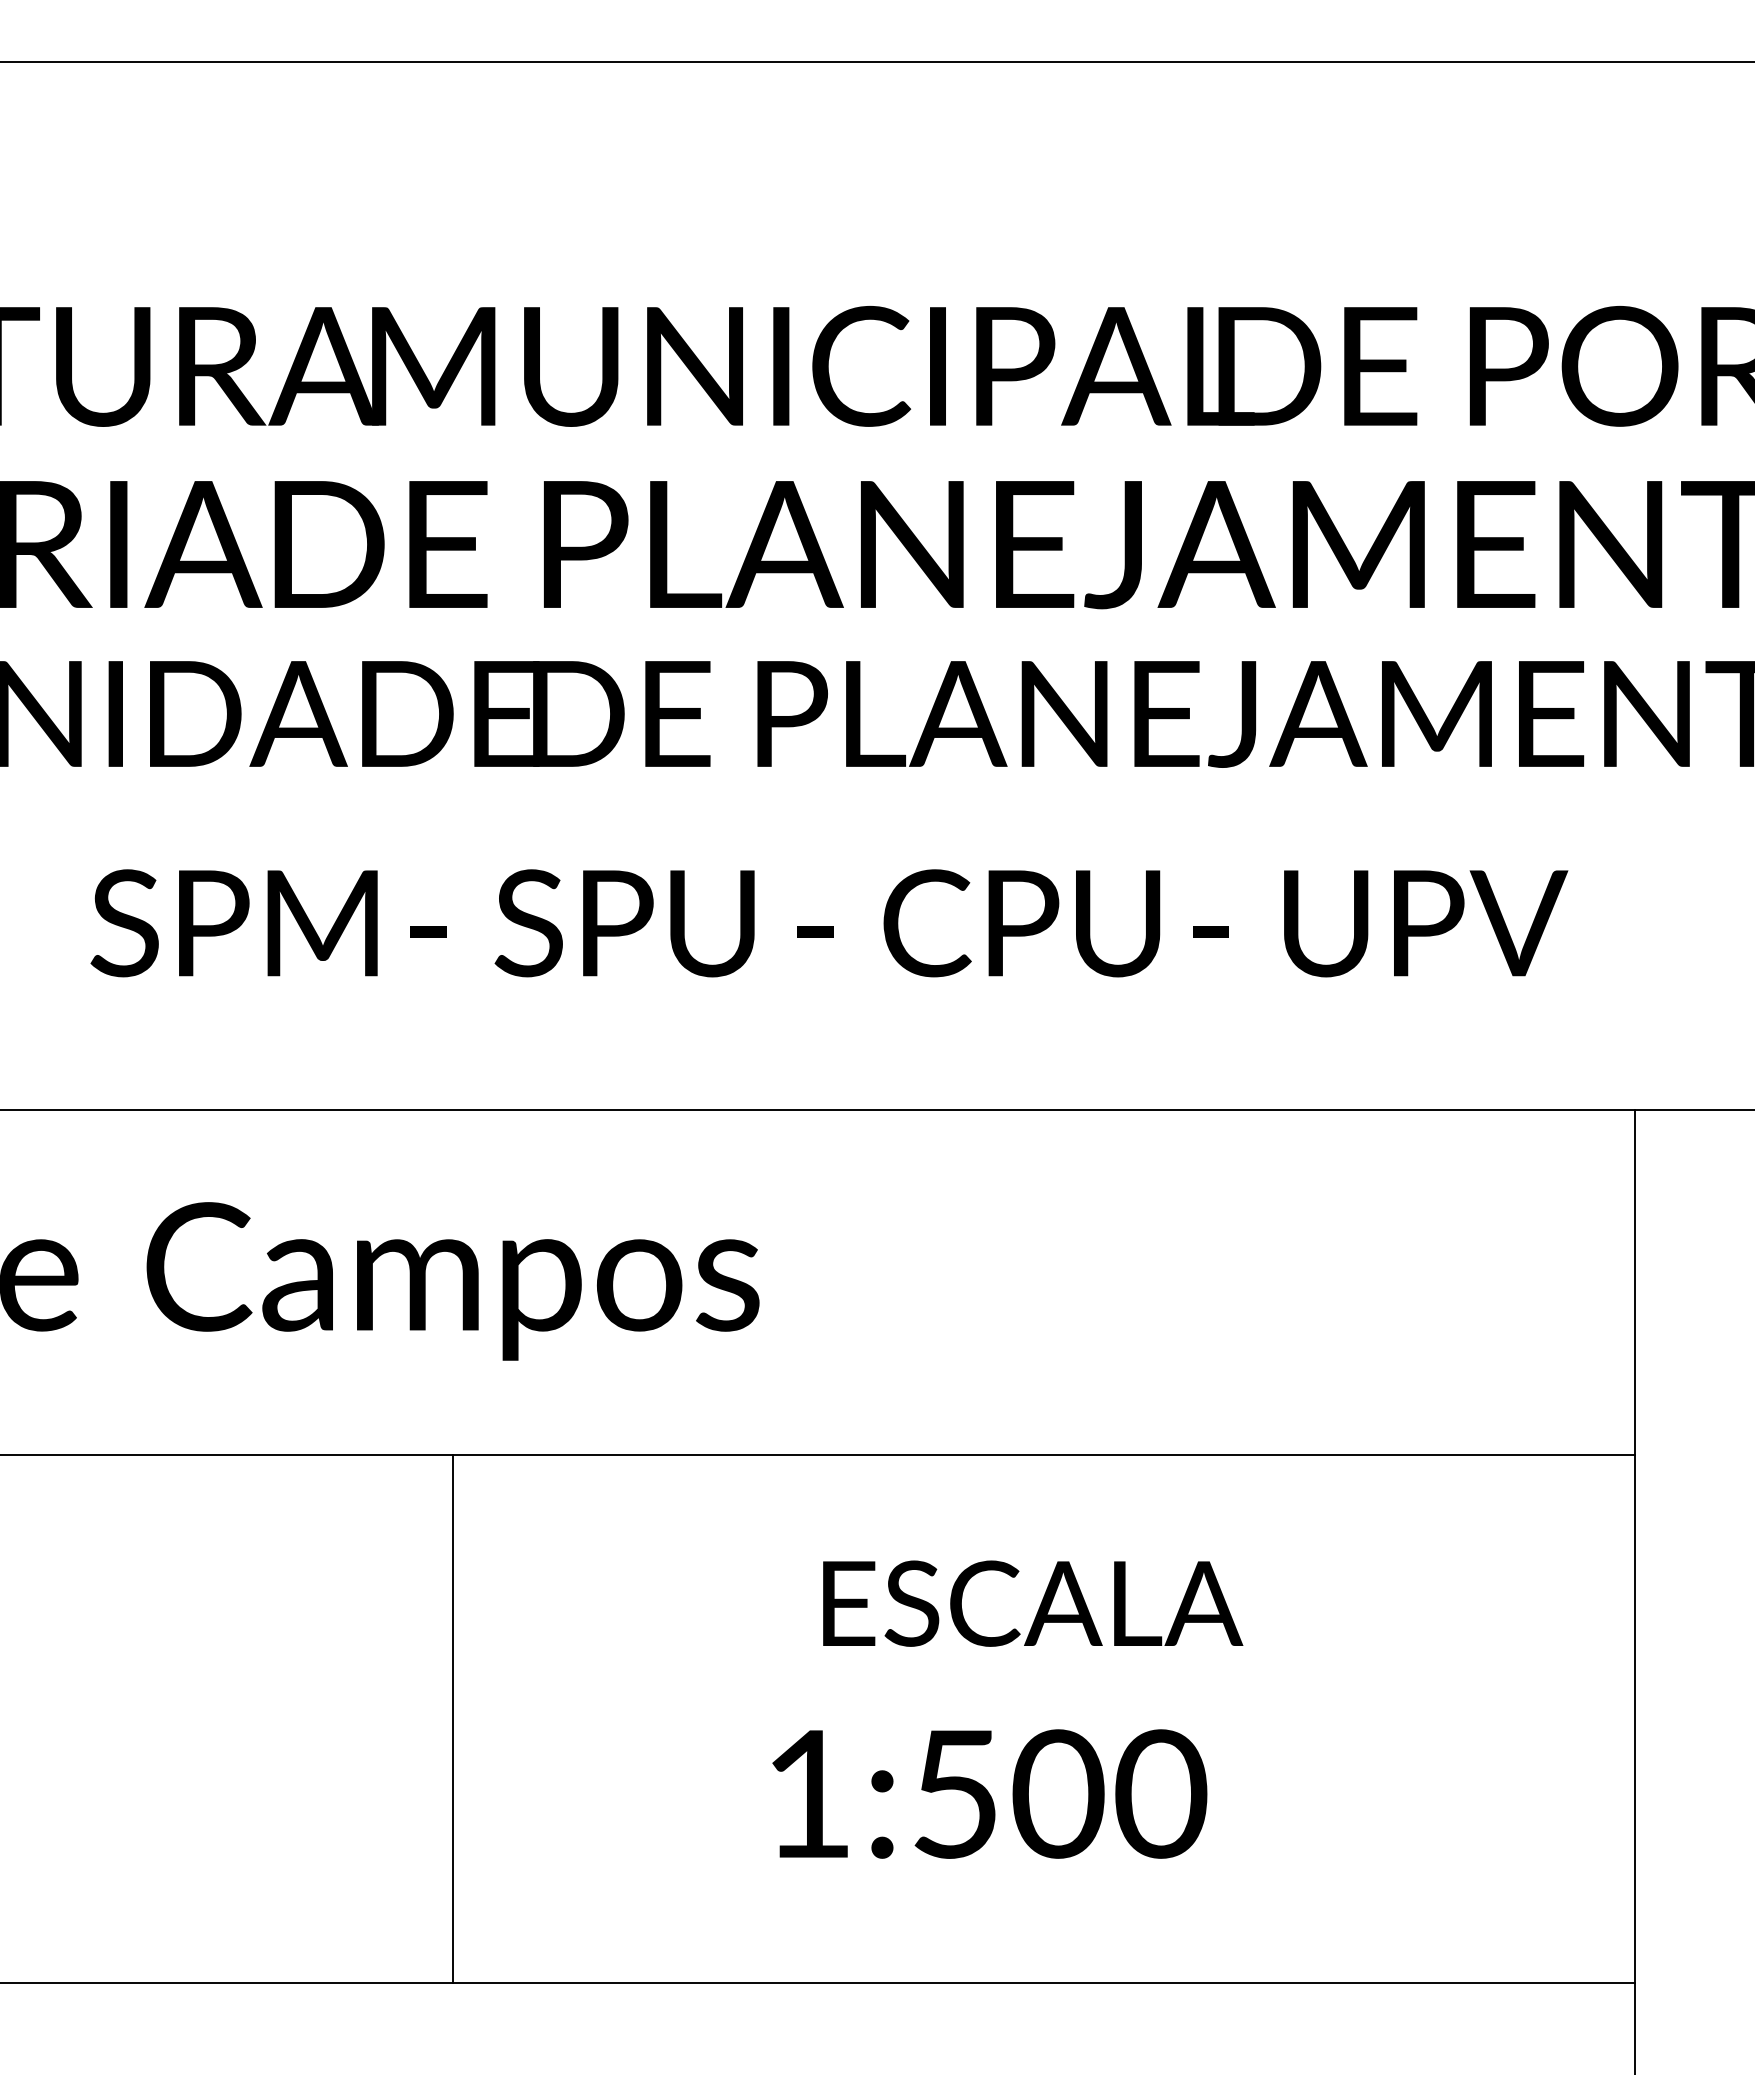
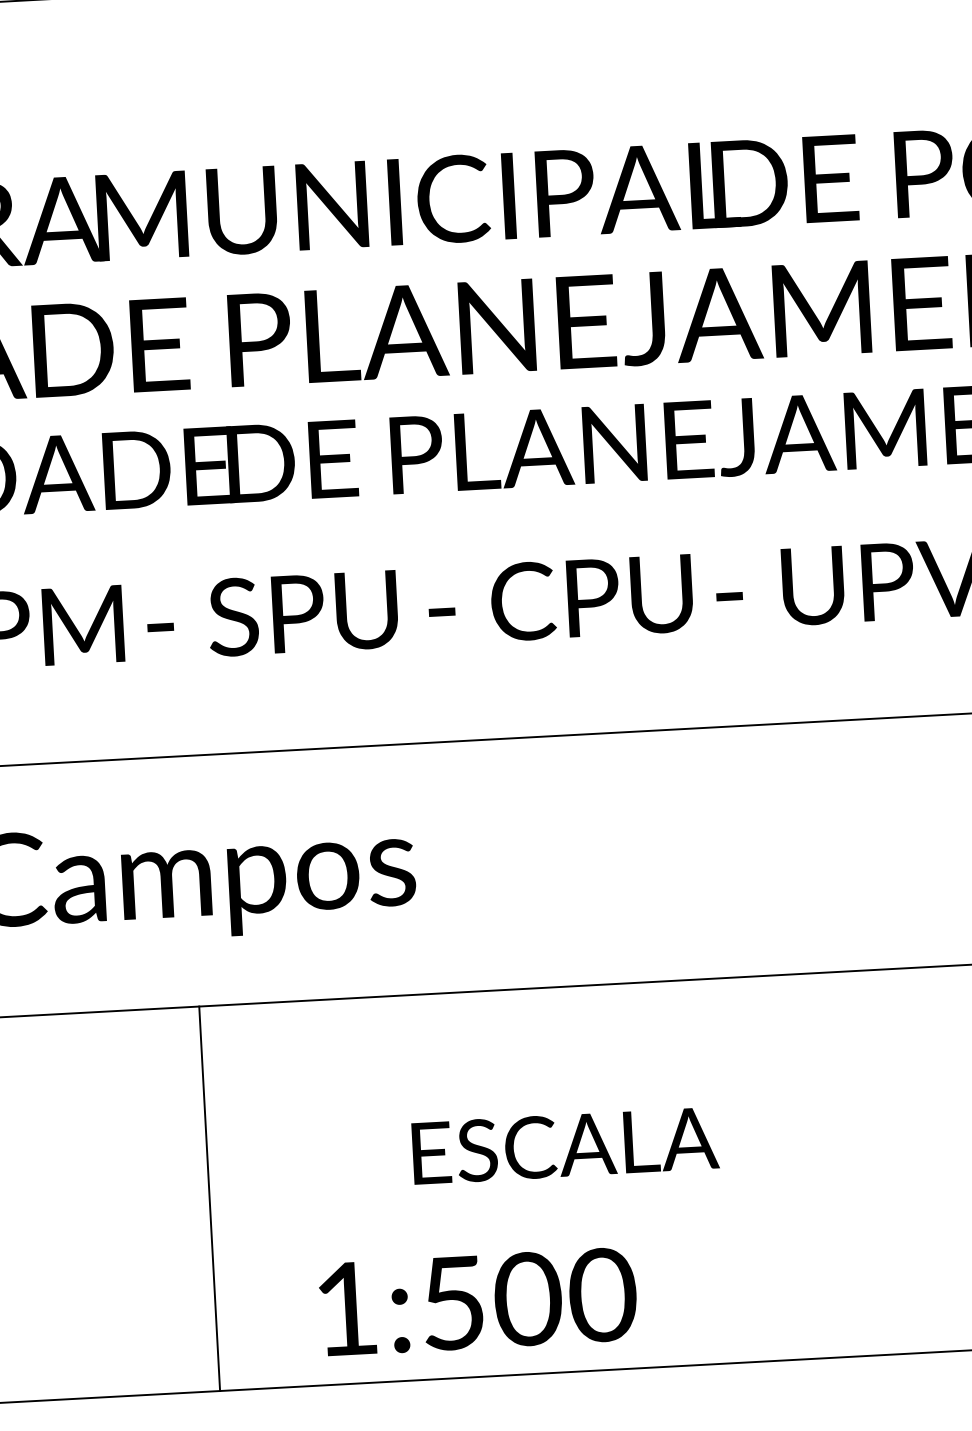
text: (1033, 1603) -> (565, 1145), moved
text: (989, 1793) -> (478, 1301), moved

